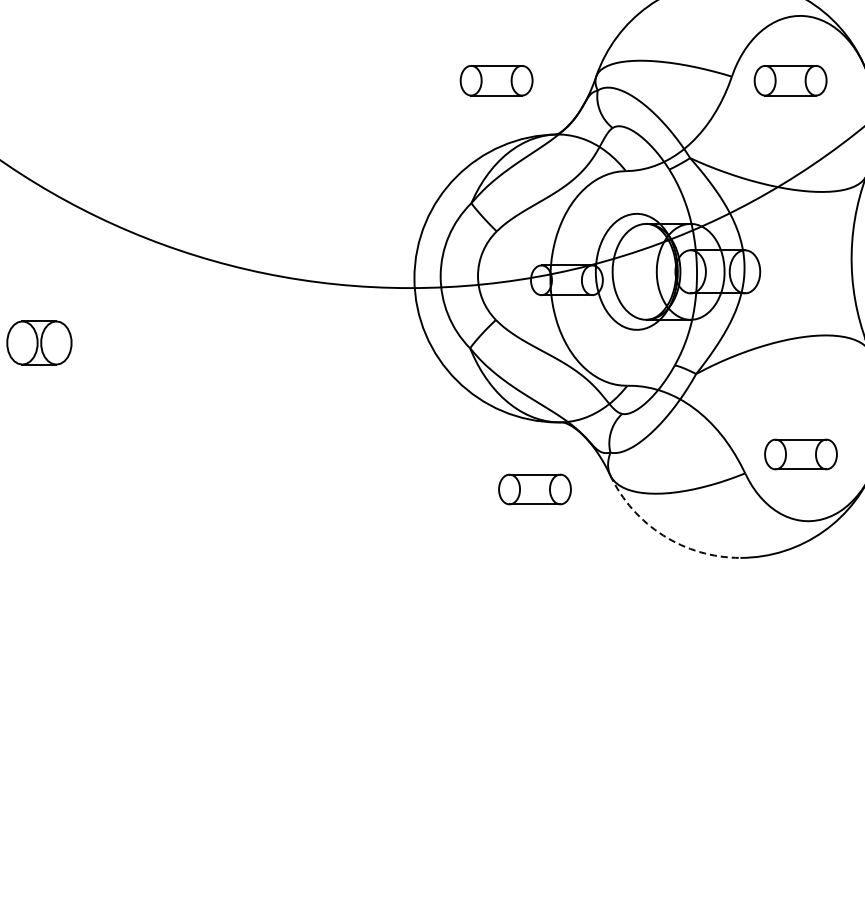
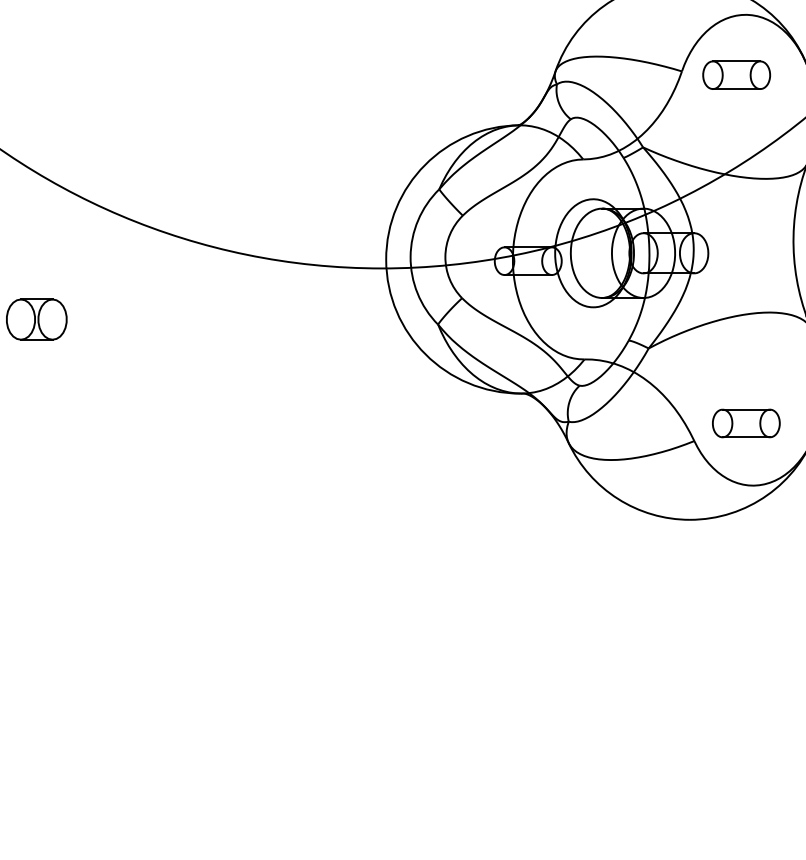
part: (496, 80) -> (462, 75), removed
part: (534, 489) -> (498, 456), removed
arc: (663, 535) -> (618, 498), dashed -> solid

